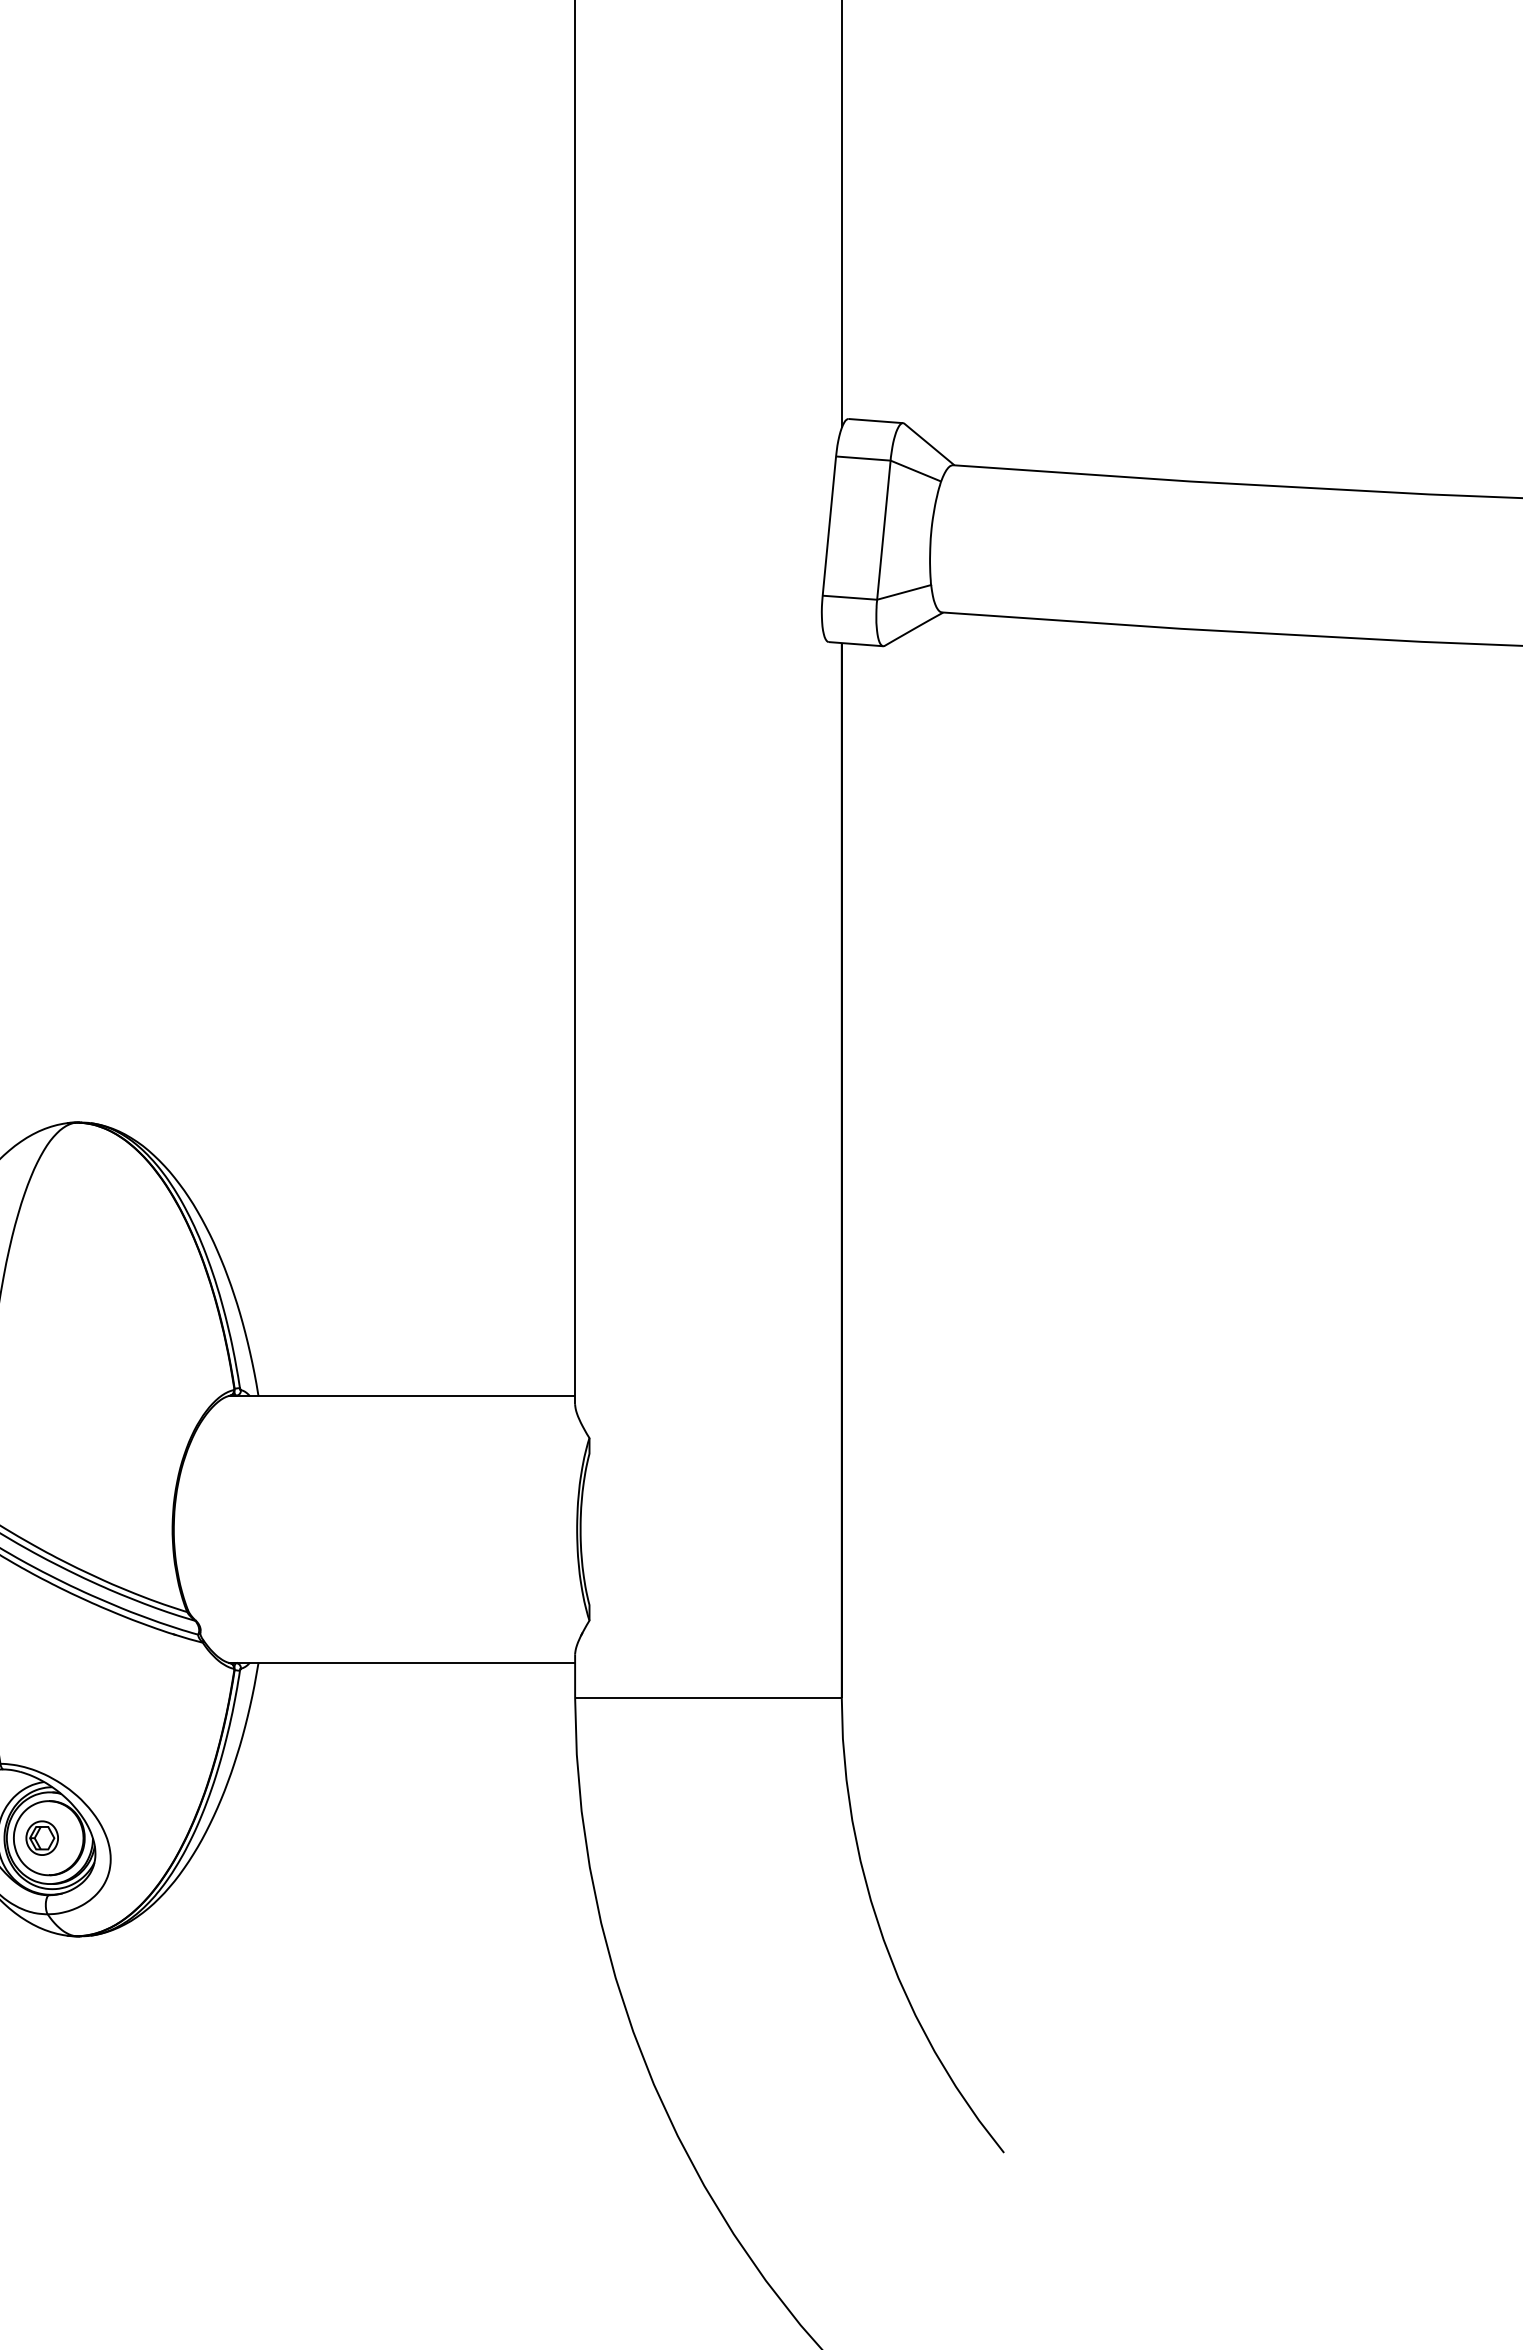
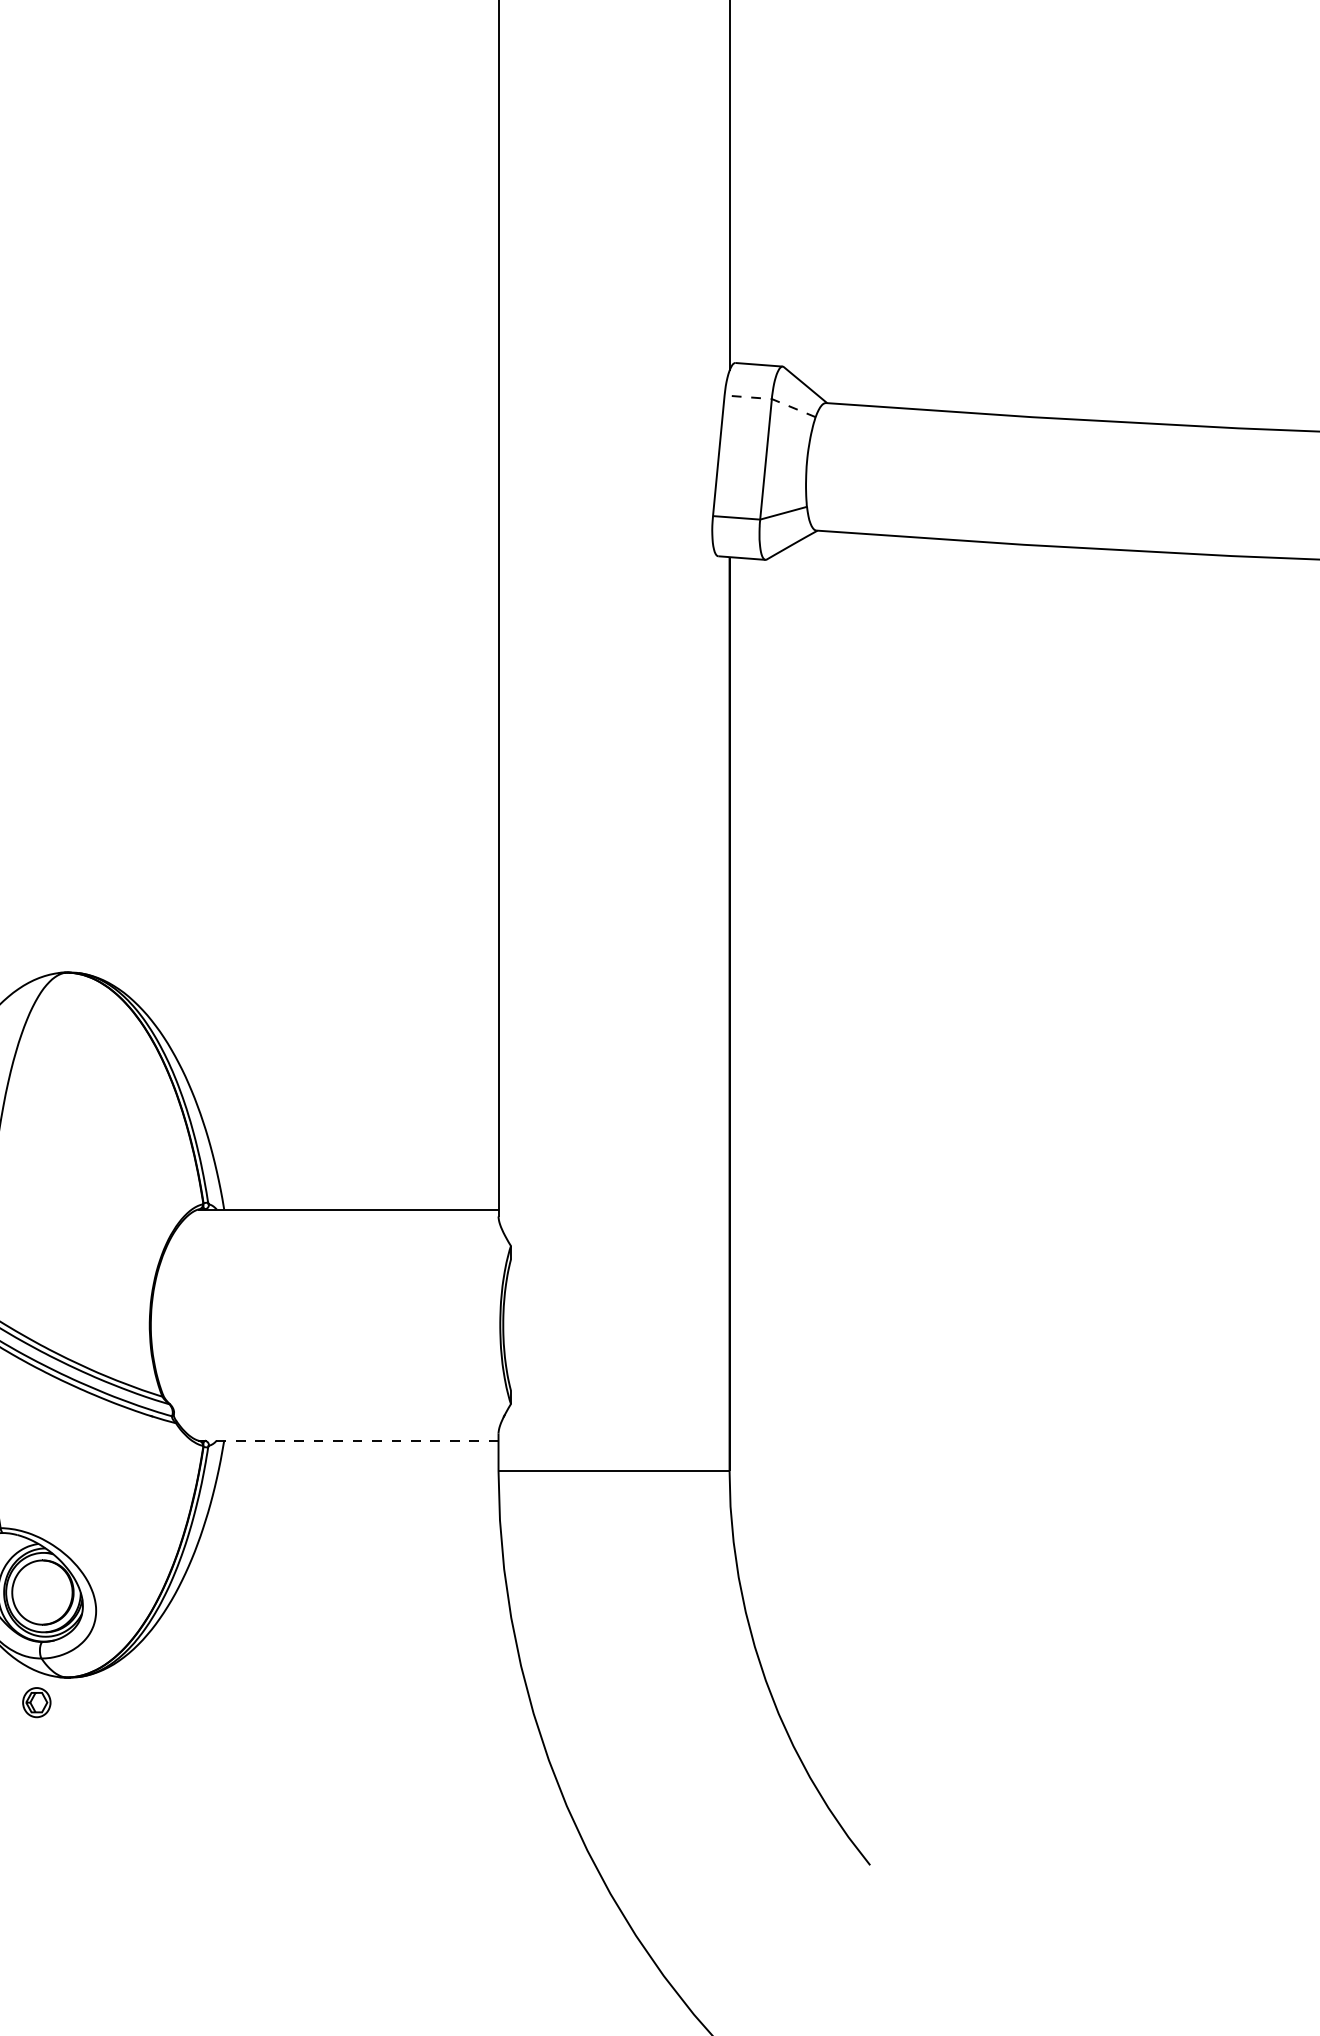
line: (890, 460) -> (771, 398), solid -> dashed
line: (401, 1662) -> (348, 1440), solid -> dashed
part: (41, 1837) -> (36, 1702), moved

